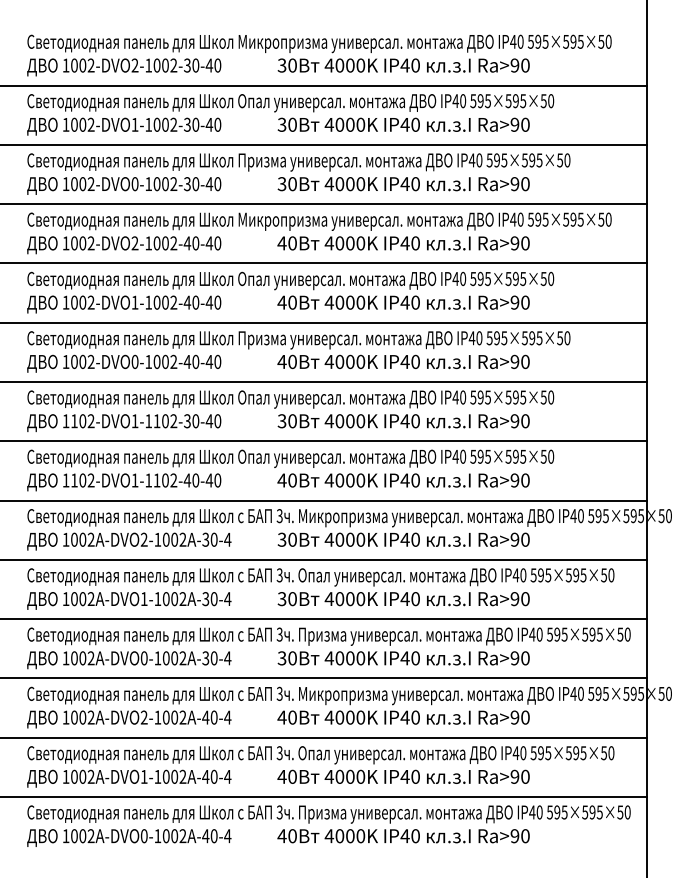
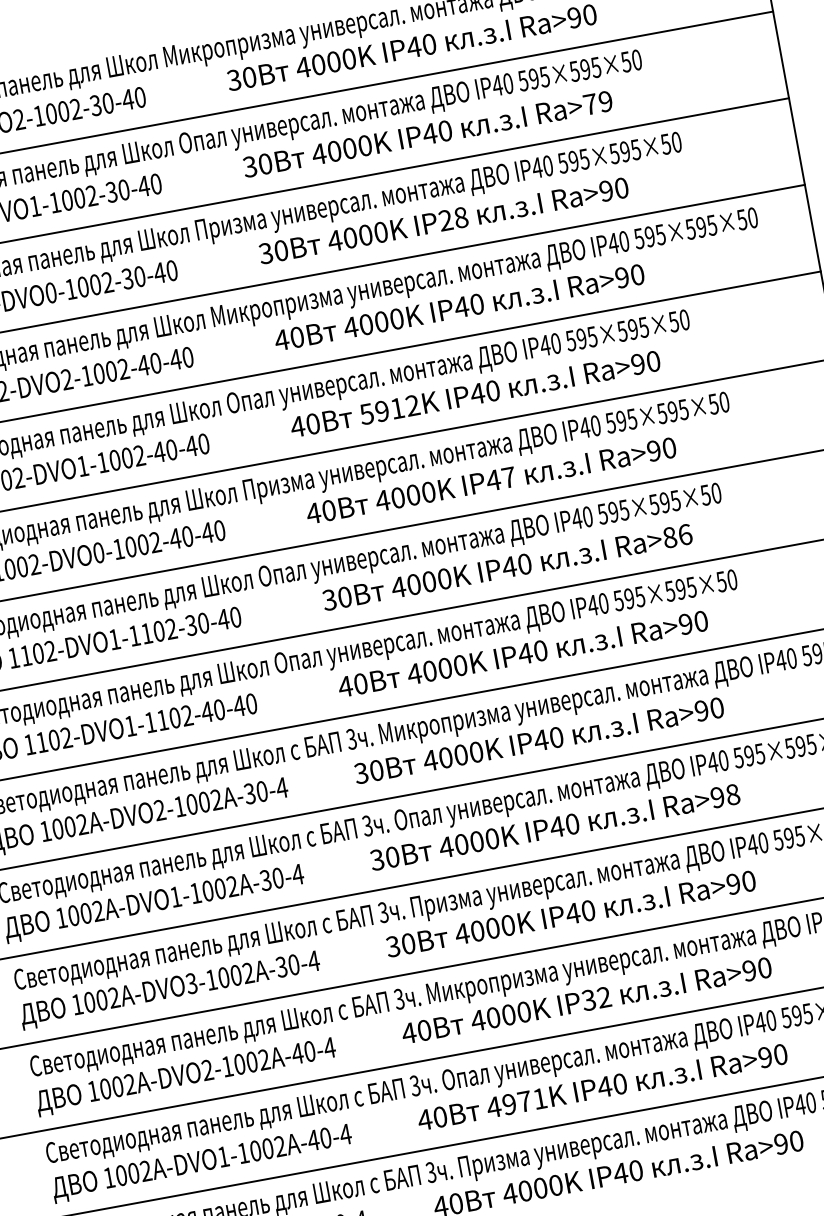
text: (519, 124) -> (596, 102), Ra>90 -> Ra>79
text: (409, 183) -> (452, 218), IP40 -> IP28
text: (344, 302) -> (388, 409), 4000K -> 5912K
text: (415, 361) -> (508, 476), IP40 -> IP47
text: (519, 421) -> (676, 536), Ra>90 -> Ra>86
text: (525, 598) -> (732, 793), Ra>90 -> Ra>98
text: (143, 658) -> (190, 984), -DVO0-1002A-30-4 -> -DVO3-1002A-30-4
text: (409, 717) -> (595, 998), IP40 -> IP32
text: (350, 776) -> (524, 1100), 4000K -> 4971K

